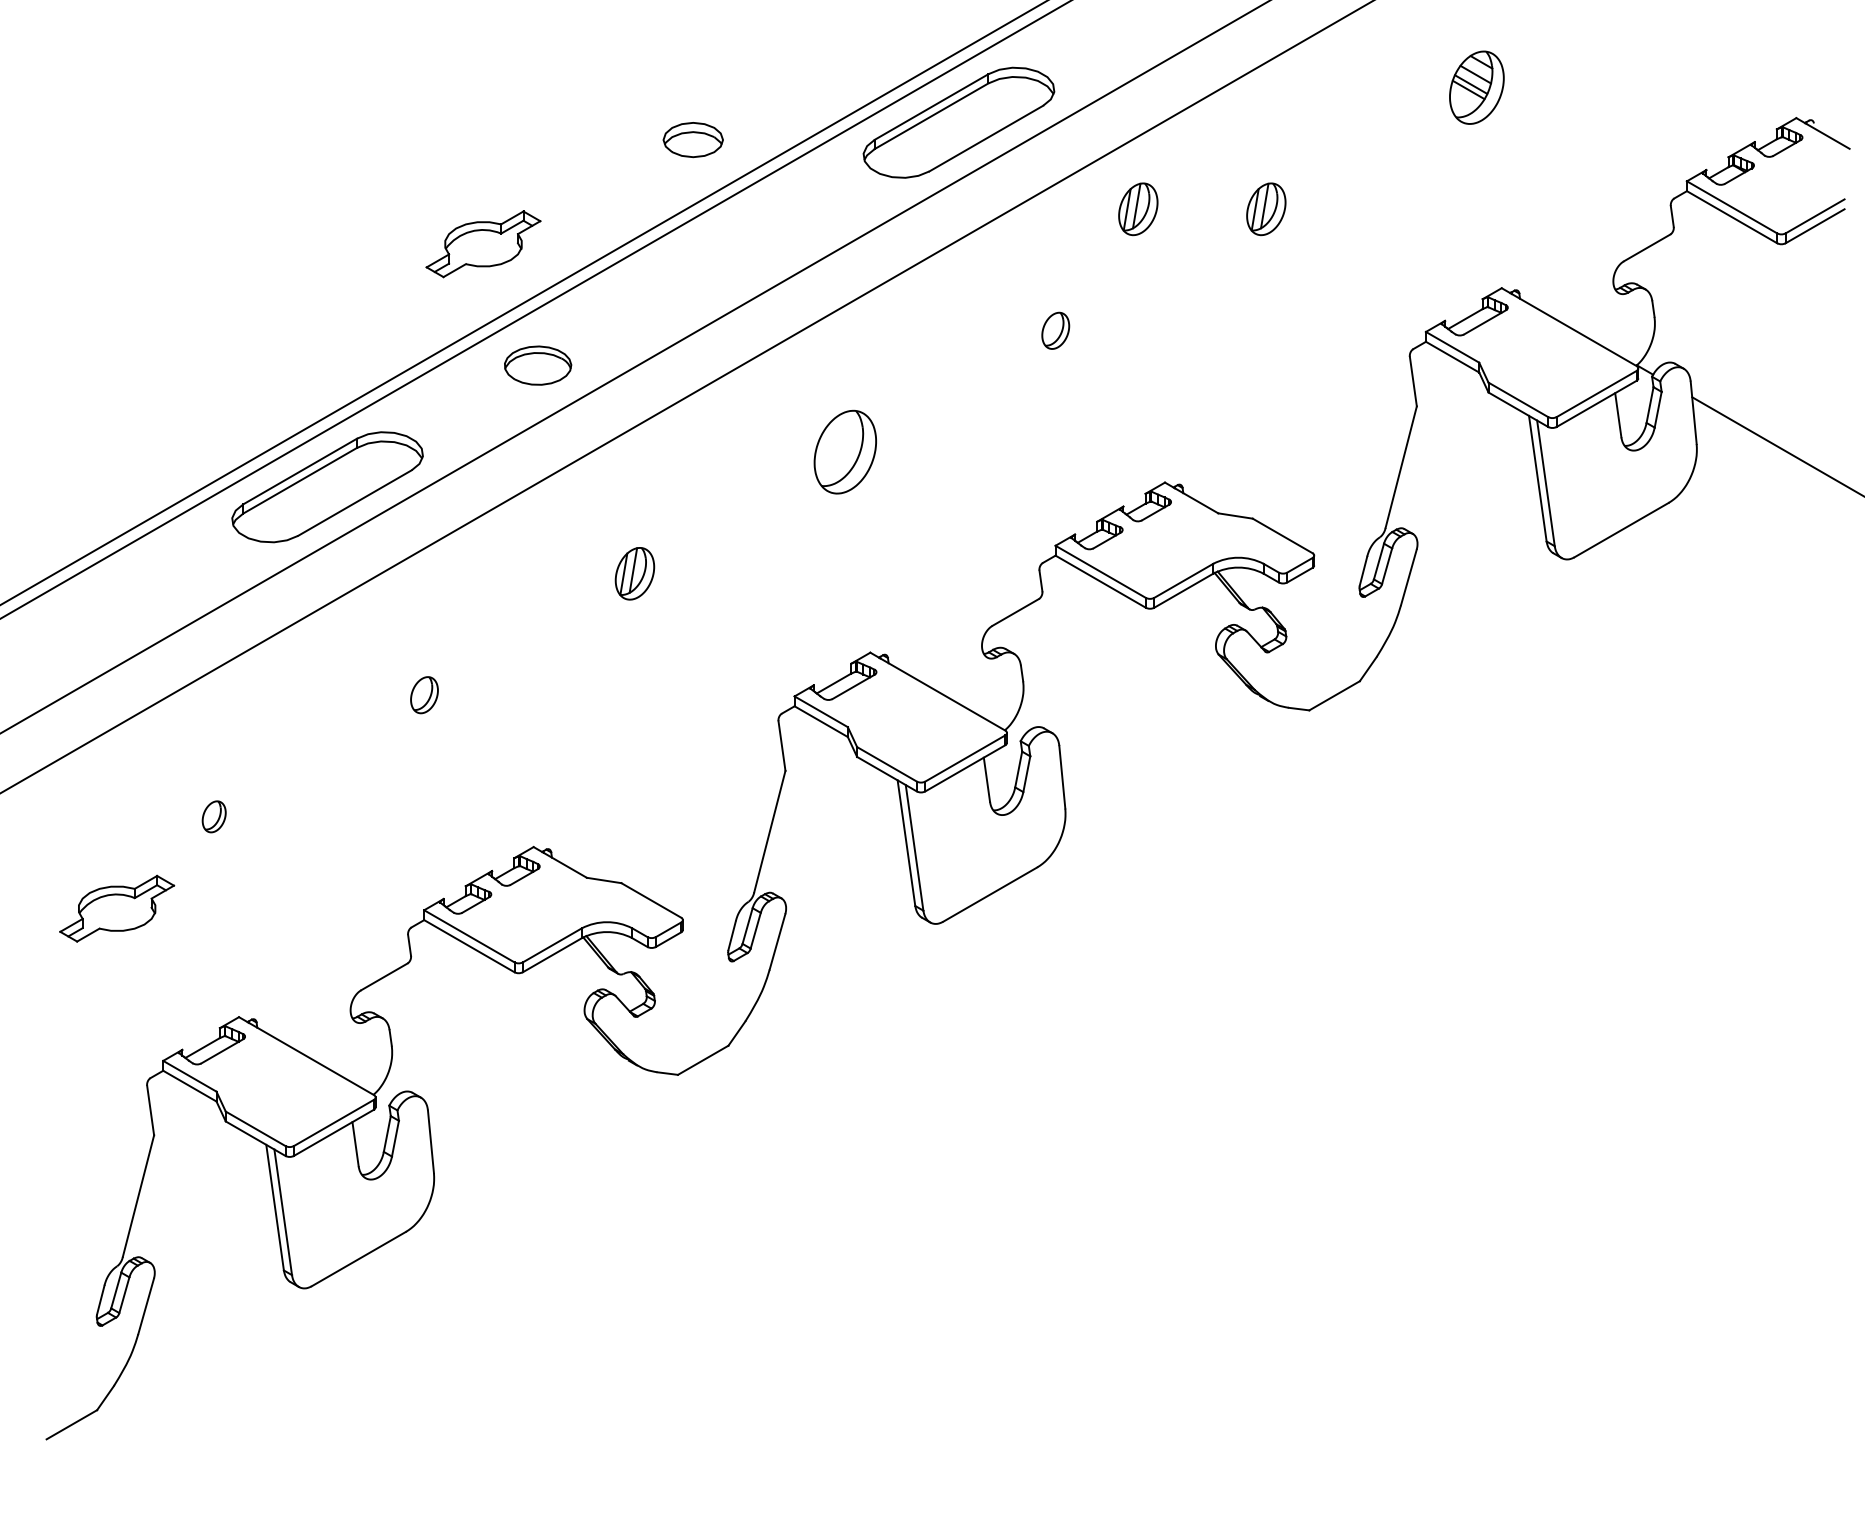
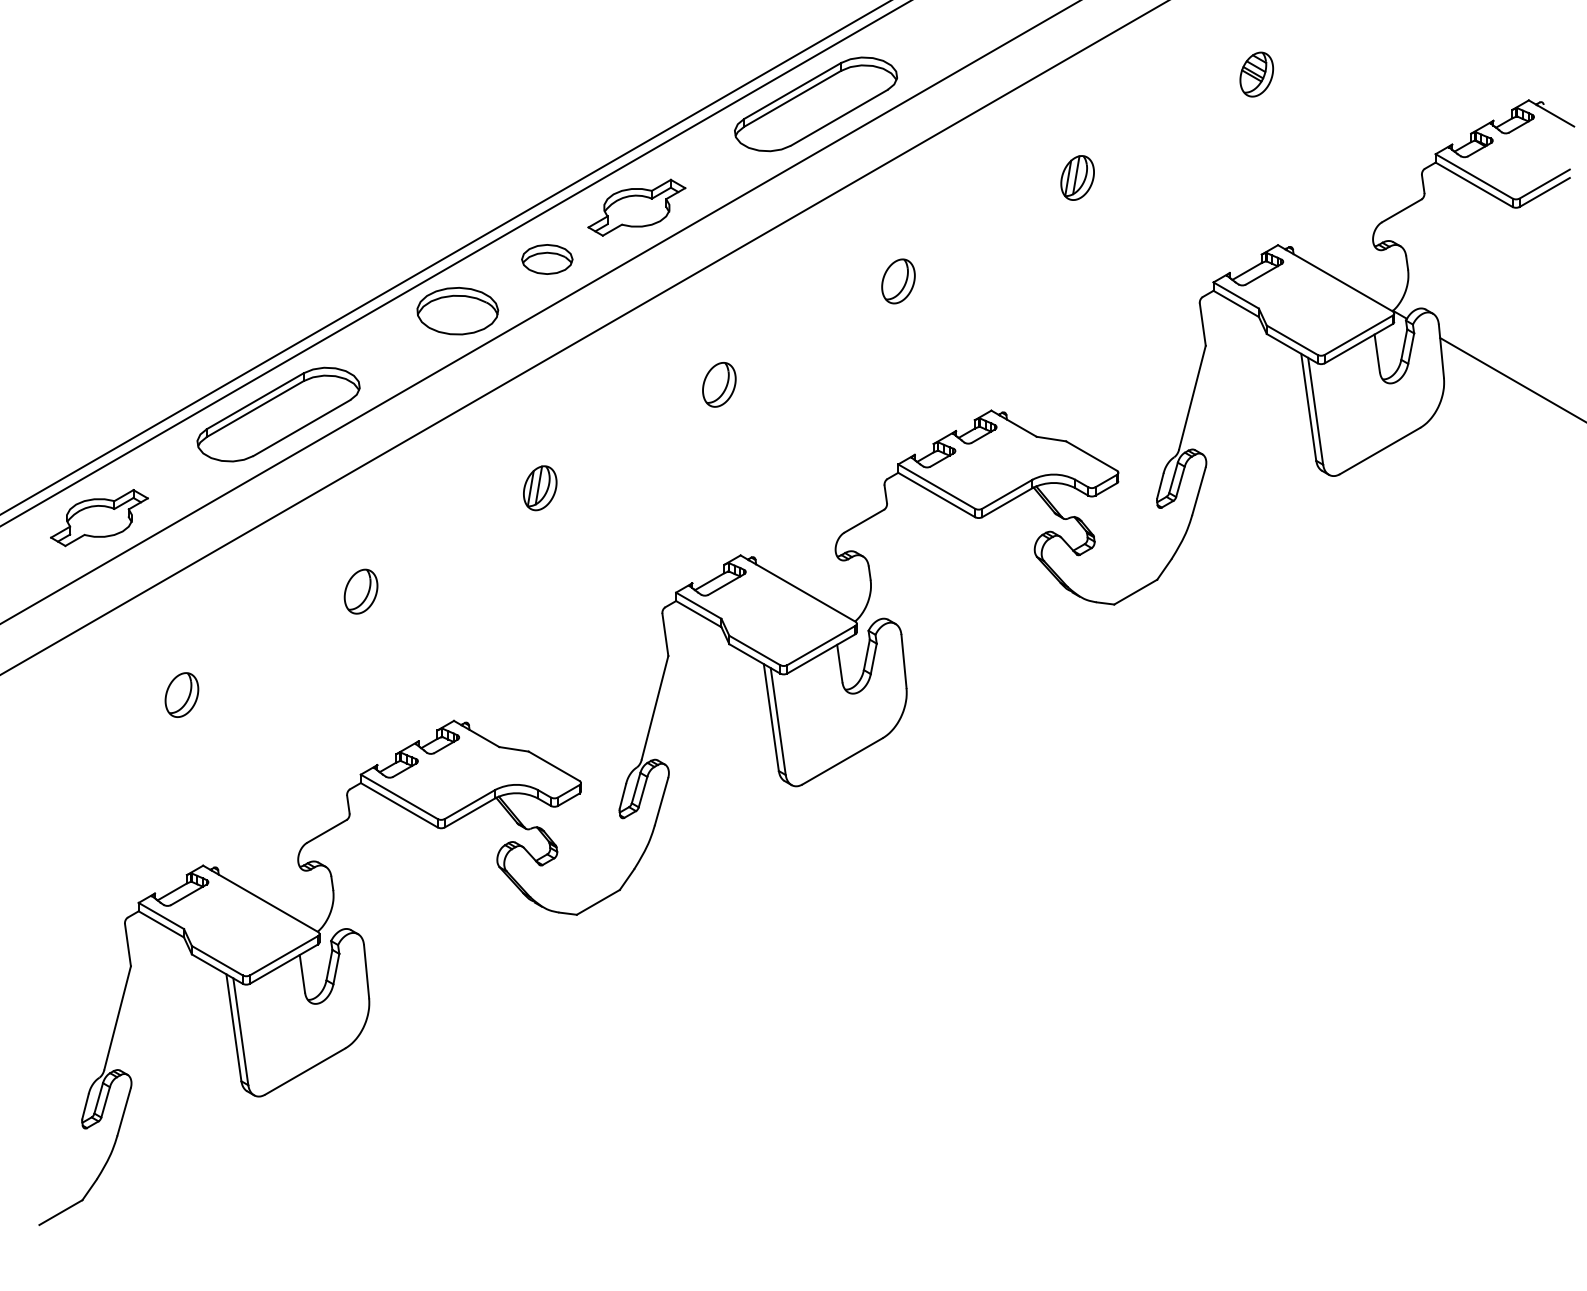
part: (1476, 87) -> (1256, 74), size x0.71
part: (692, 140) -> (546, 259), moved
part: (1138, 209) -> (968, 178), removed
part: (483, 244) -> (636, 207), moved
part: (1055, 330) -> (898, 281), size x1.43
part: (537, 365) -> (457, 310), size x1.43
part: (845, 452) -> (719, 385), size x0.62
part: (424, 694) -> (361, 591), size x1.43
part: (214, 816) -> (182, 694), size x1.67
part: (117, 908) -> (99, 517), moved

